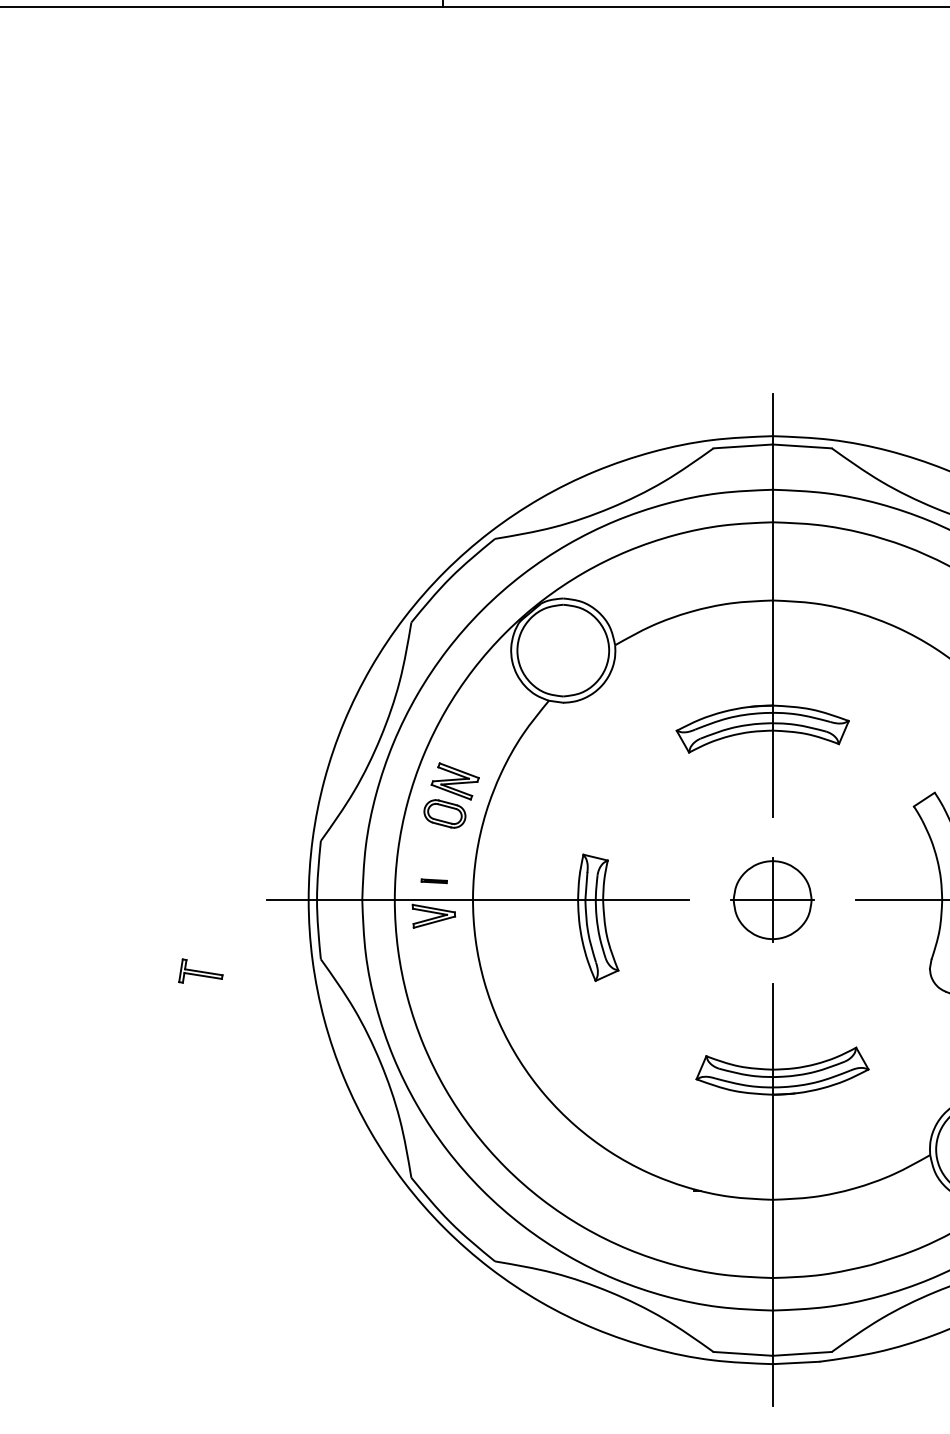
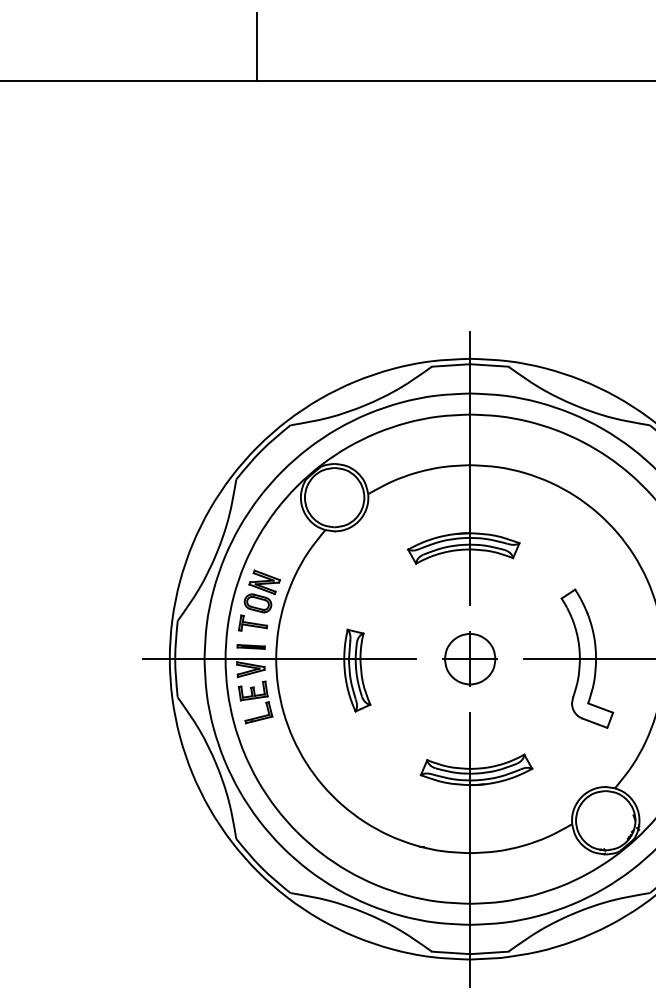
part: (433, 880) -> (250, 646), size x1.67
part: (441, 967) -> (255, 702), added
part: (201, 970) -> (253, 622), moved

